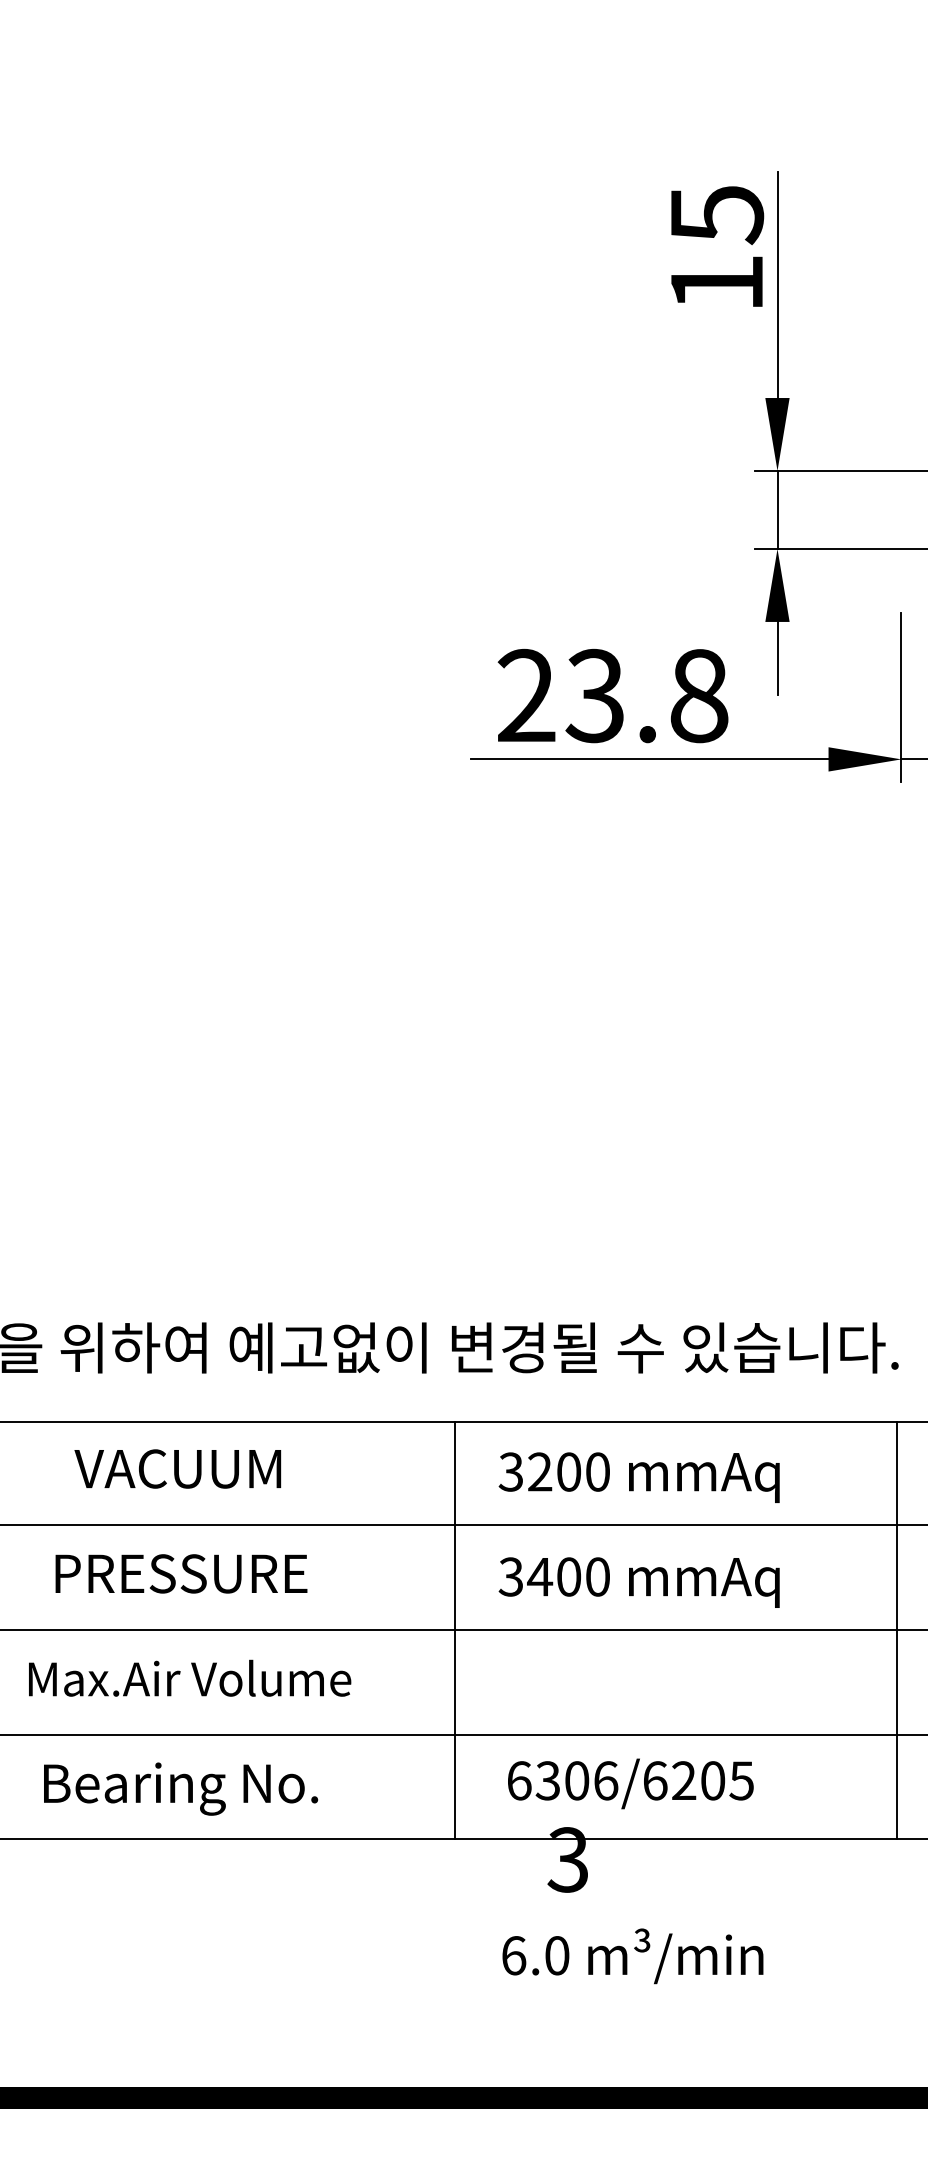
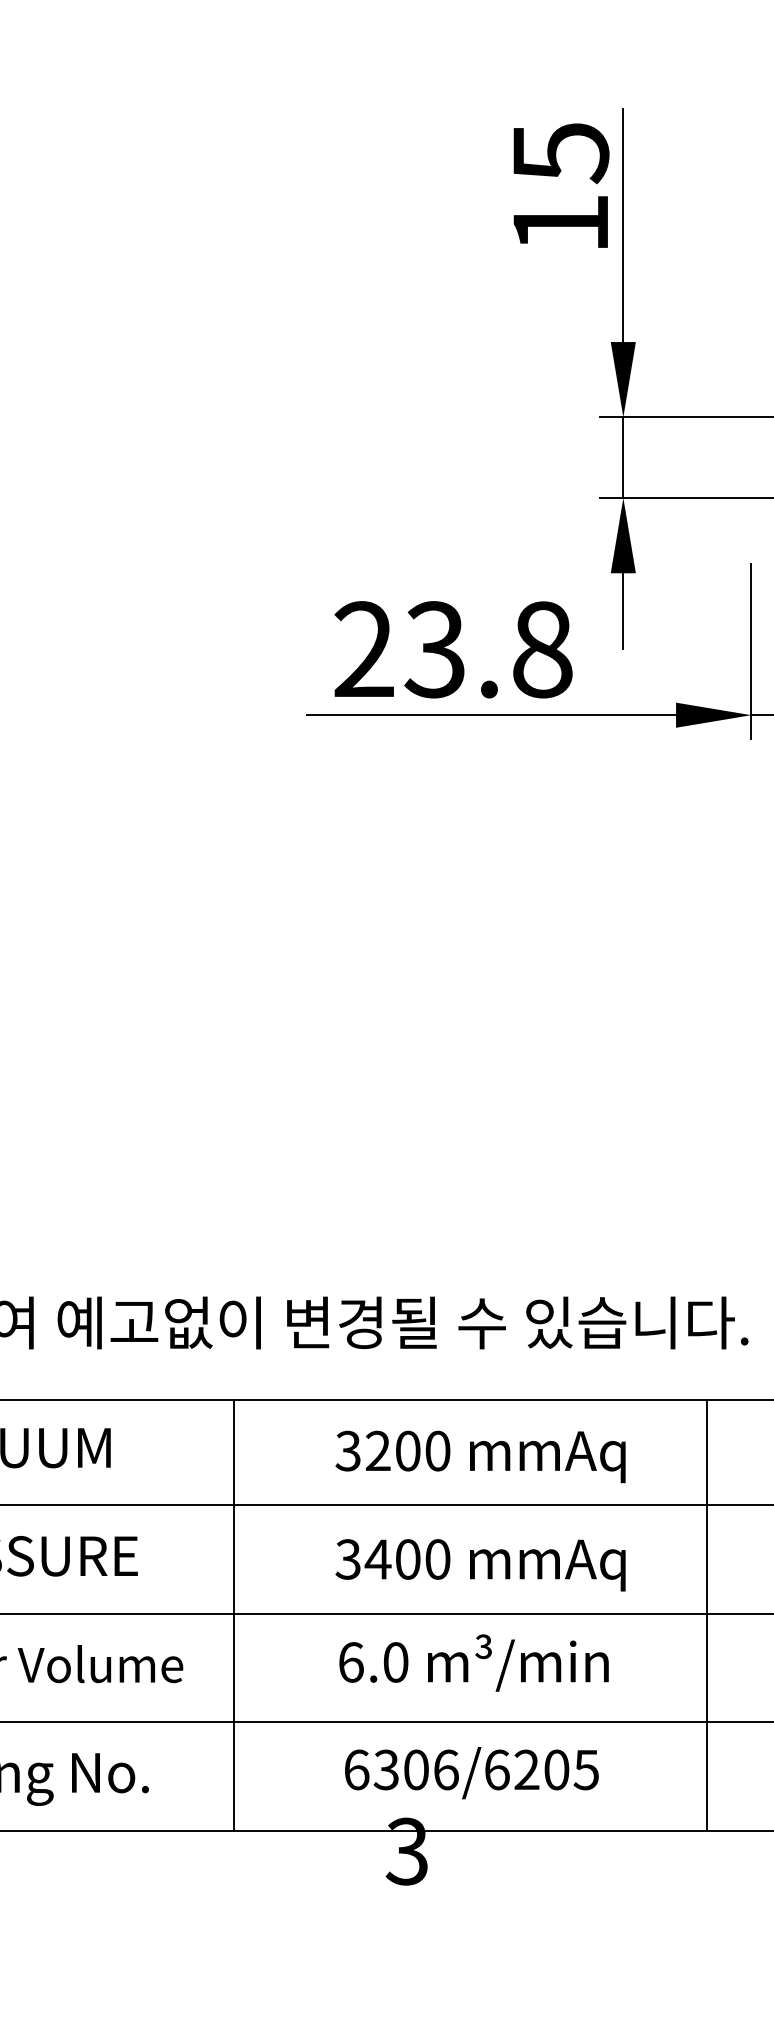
line: (455, 1630) -> (234, 1614), moved
line: (896, 1630) -> (706, 1614), moved
text: (632, 1956) -> (473, 1663), moved

